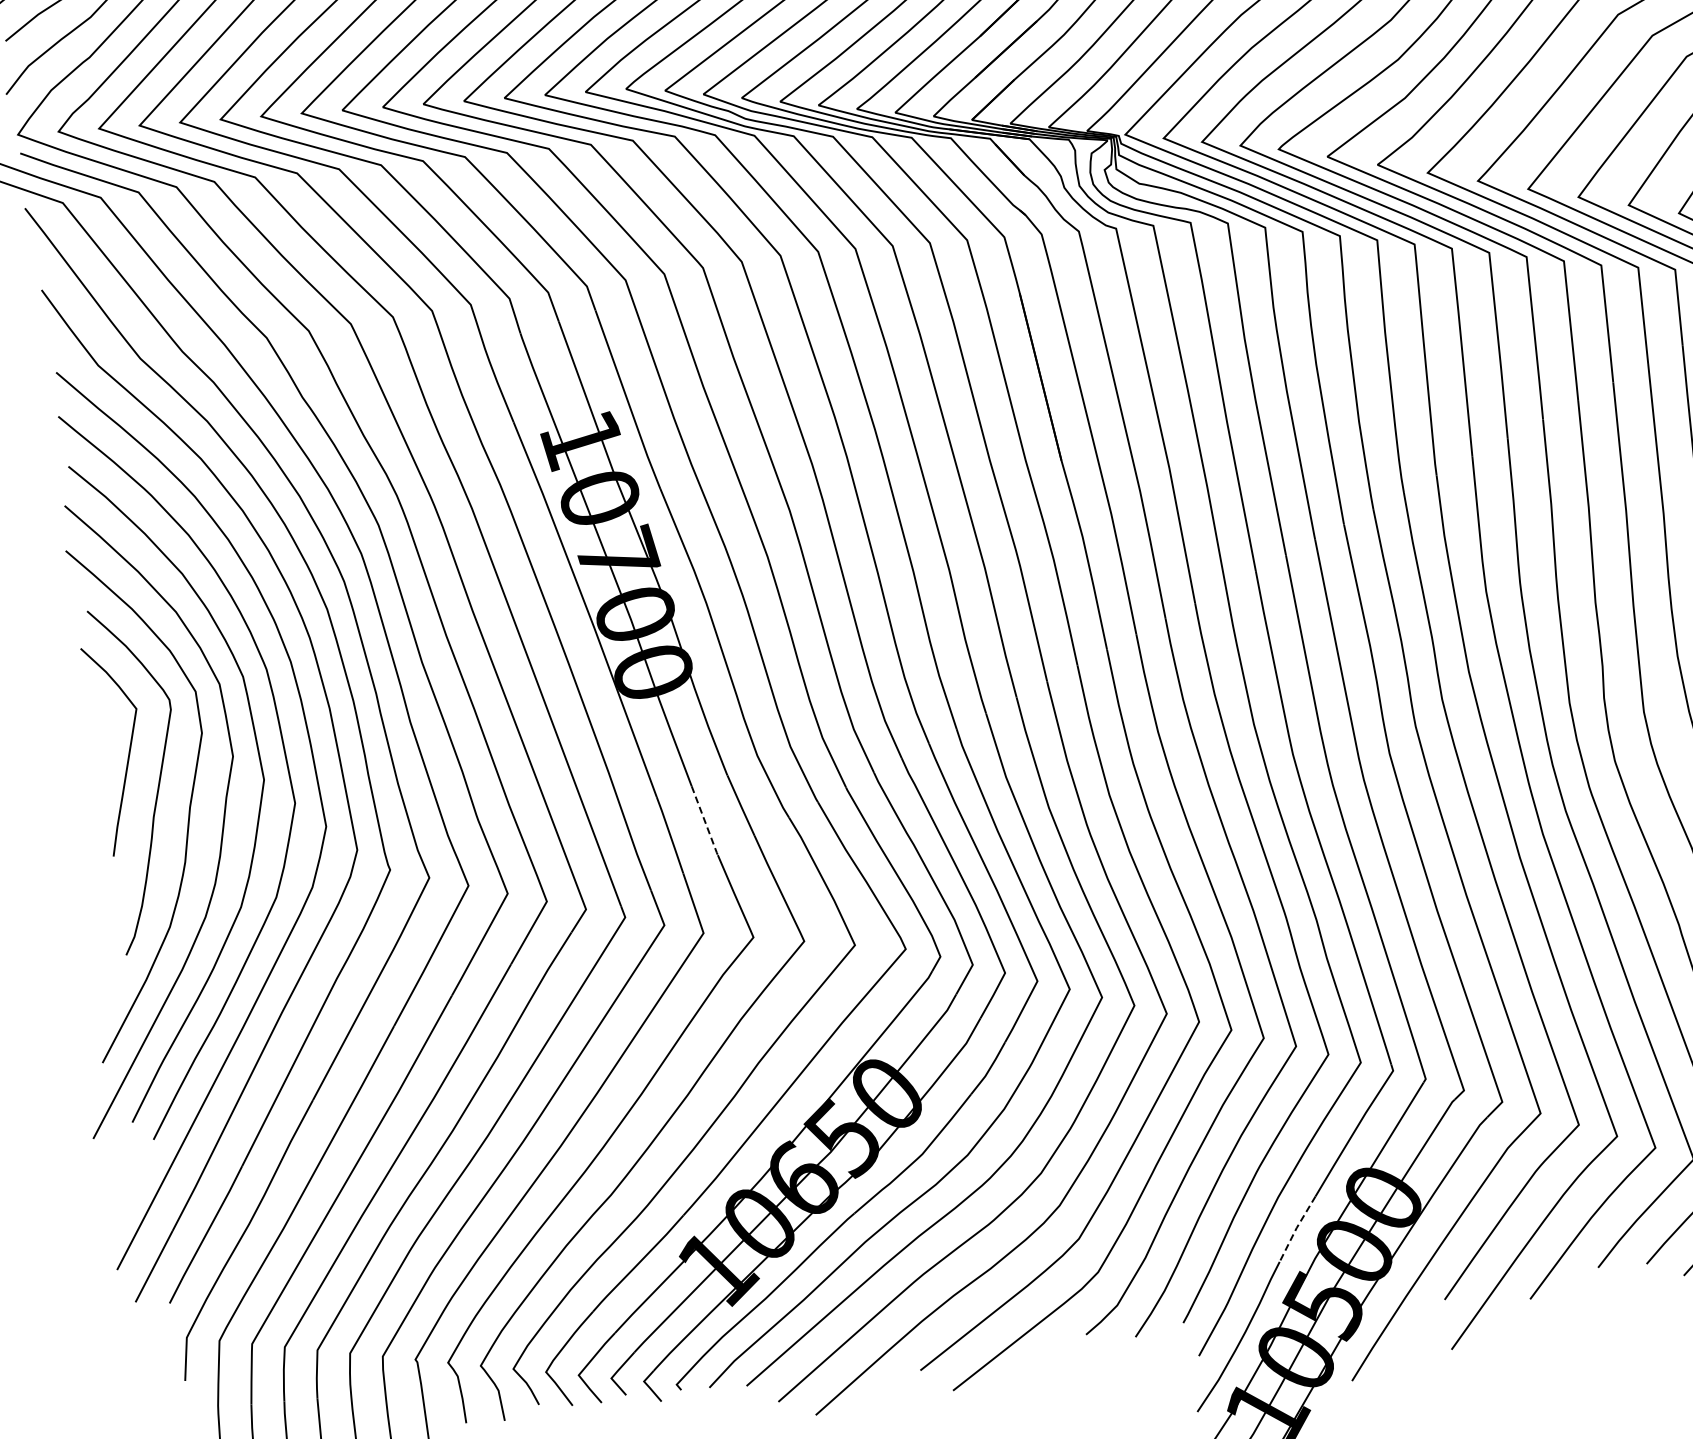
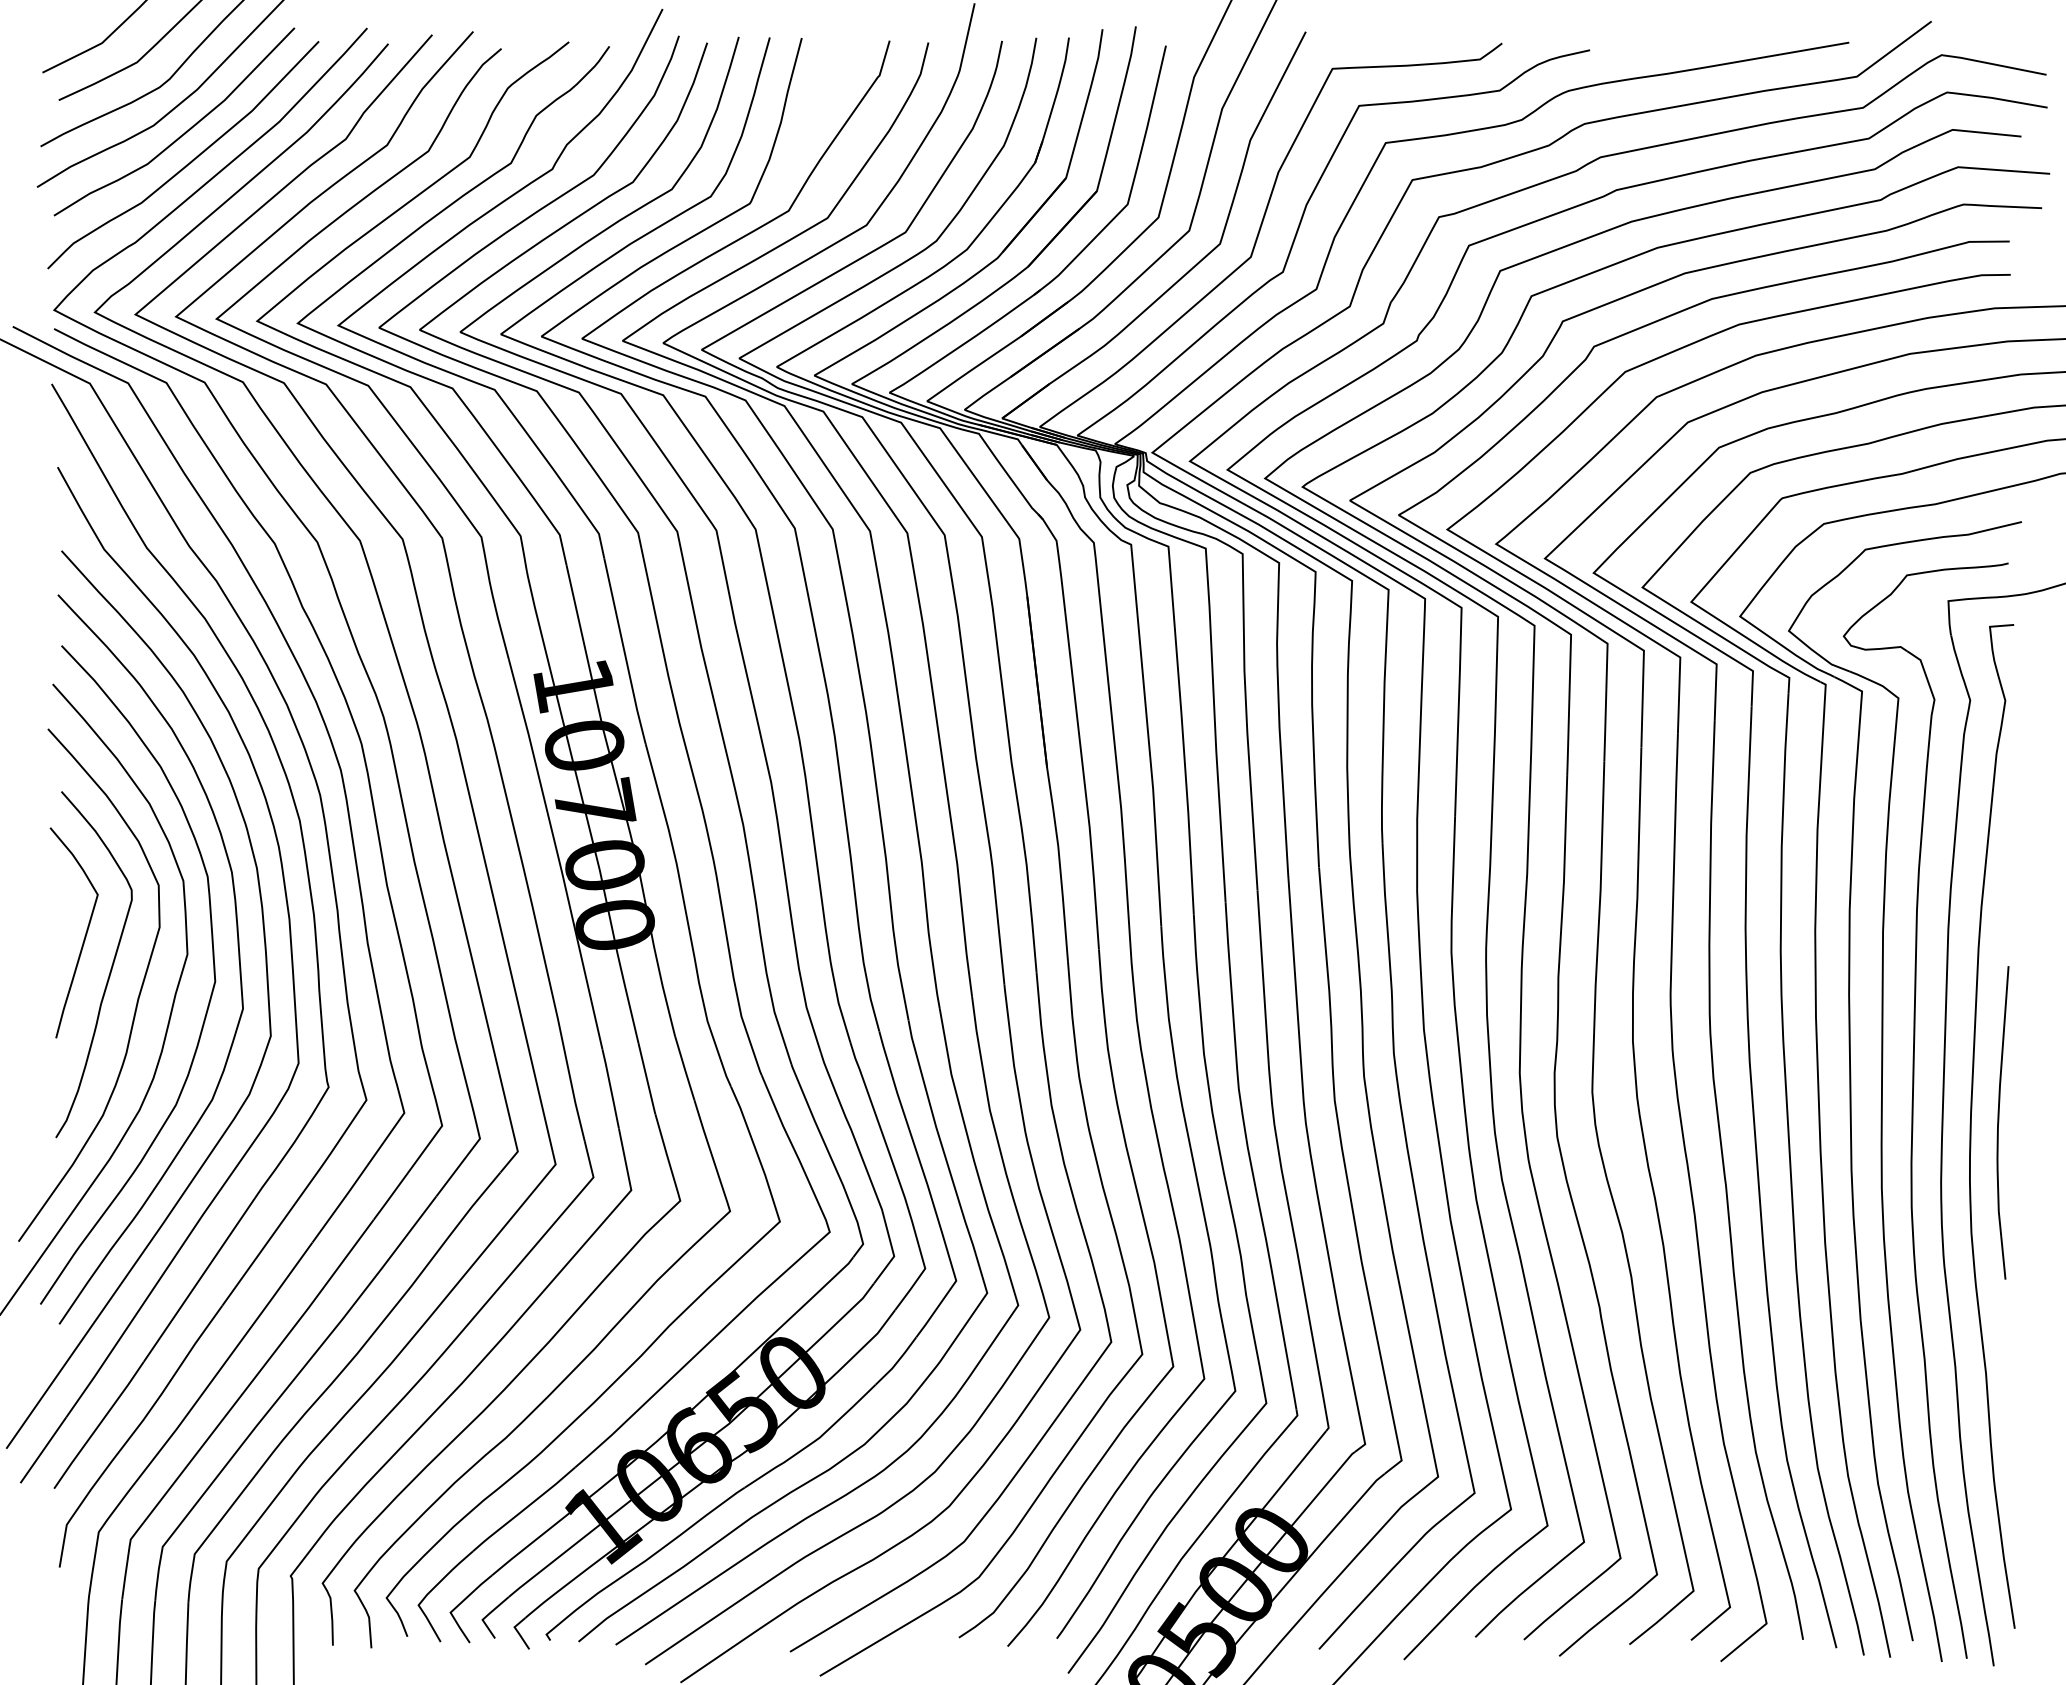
line: (705, 822) -> (647, 1080), dashed -> solid
line: (1296, 1227) -> (1181, 1558), dashed -> solid

